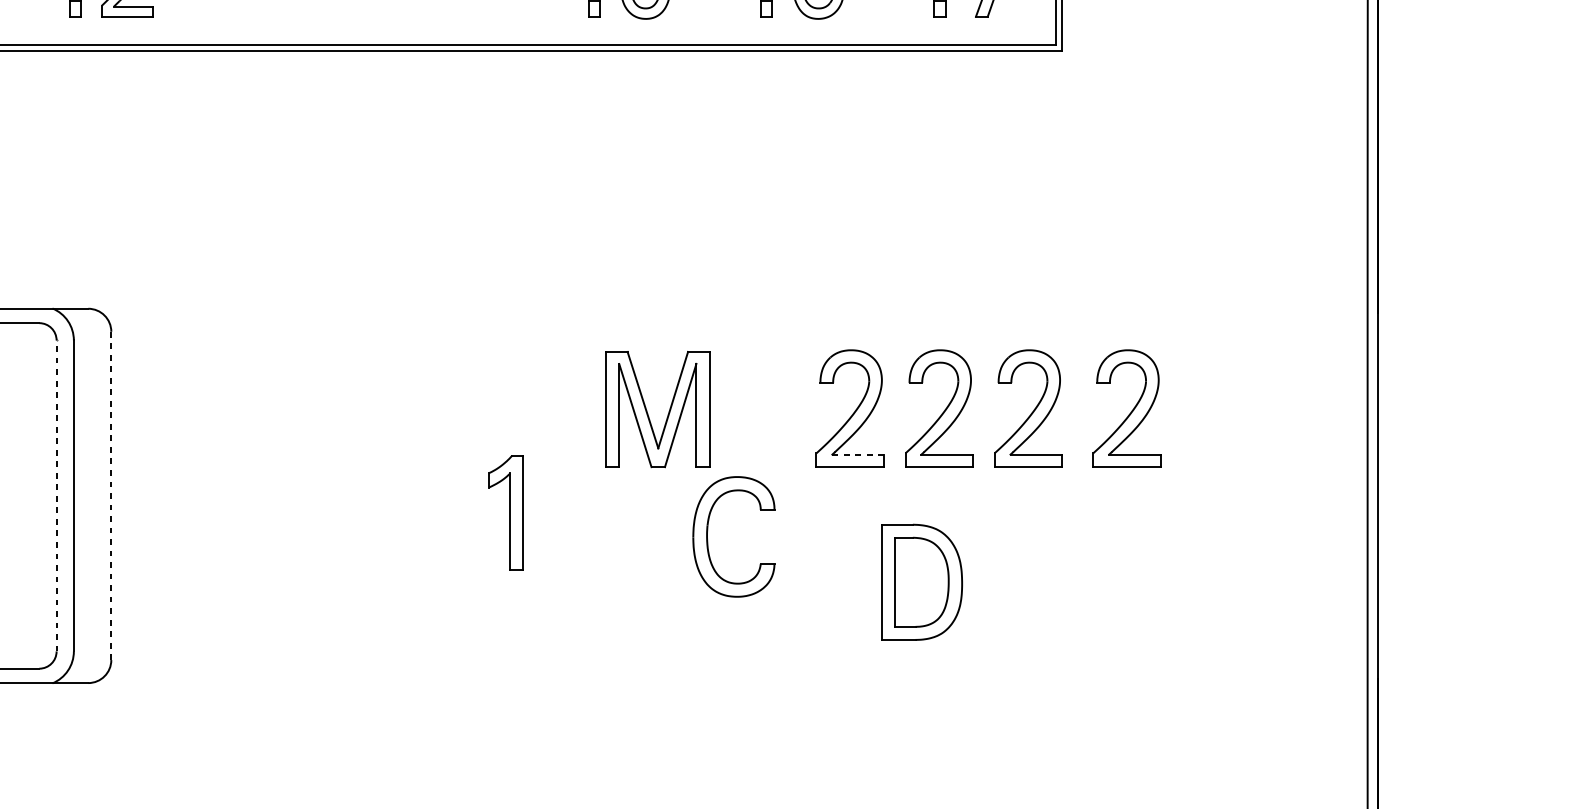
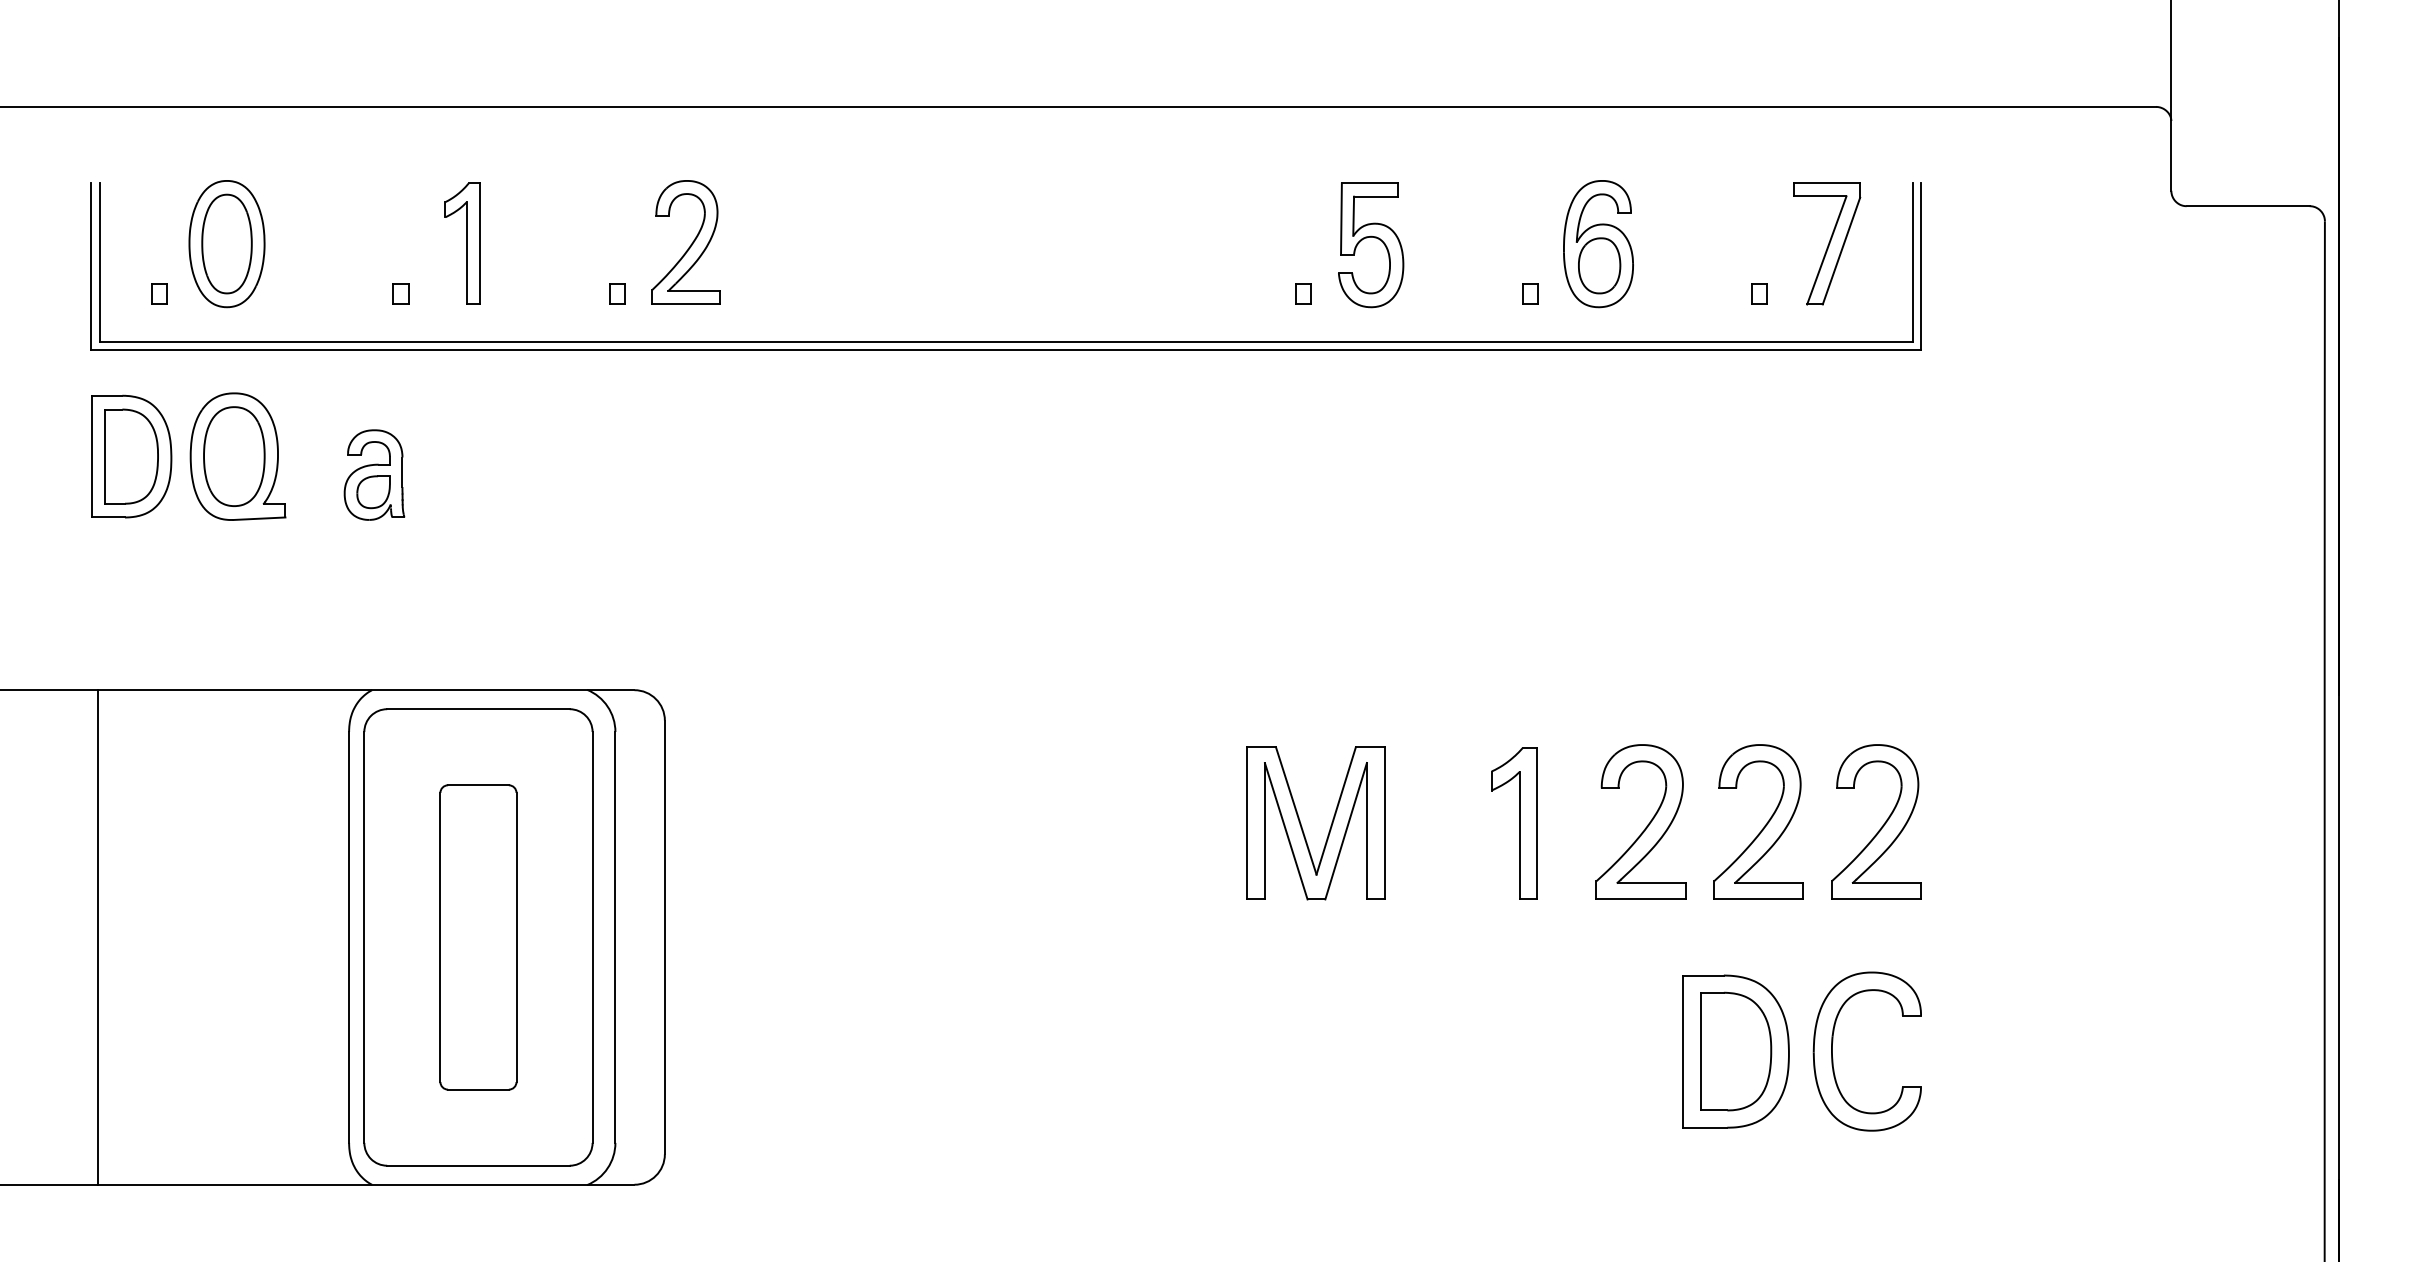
part: (647, 411) -> (1302, 826), moved
part: (1131, 411) -> (2012, 825), removed
line: (858, 454) -> (1652, 882), dashed -> solid
line: (56, 495) -> (592, 936), dashed -> solid
line: (111, 495) -> (664, 937), dashed -> solid
part: (506, 512) -> (1514, 823), moved
part: (708, 542) -> (1833, 1058), moved

